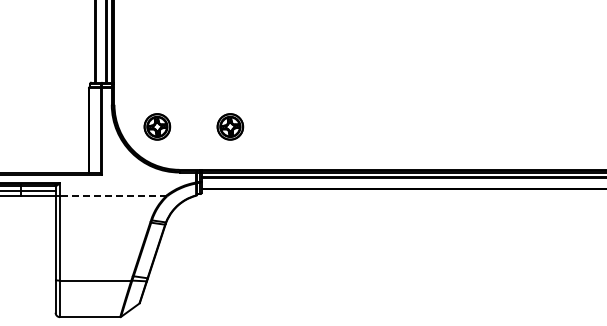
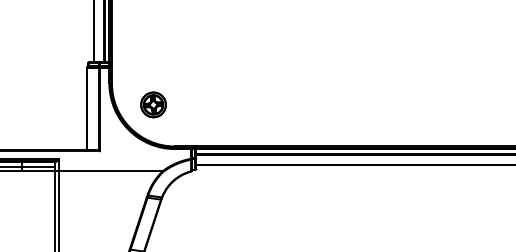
part: (230, 126) -> (224, 104), removed
line: (112, 195) -> (110, 171), dashed -> solid

